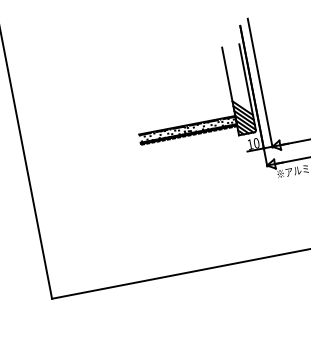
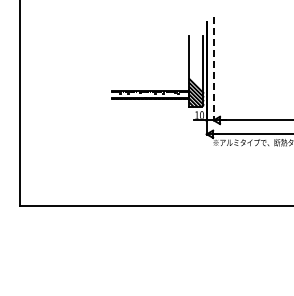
line: (259, 83) -> (213, 69), solid -> dashed

